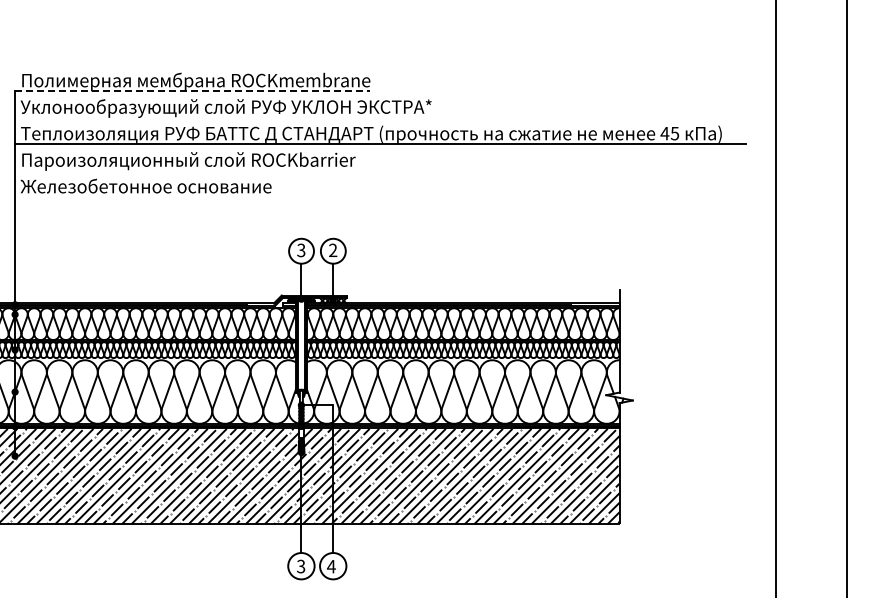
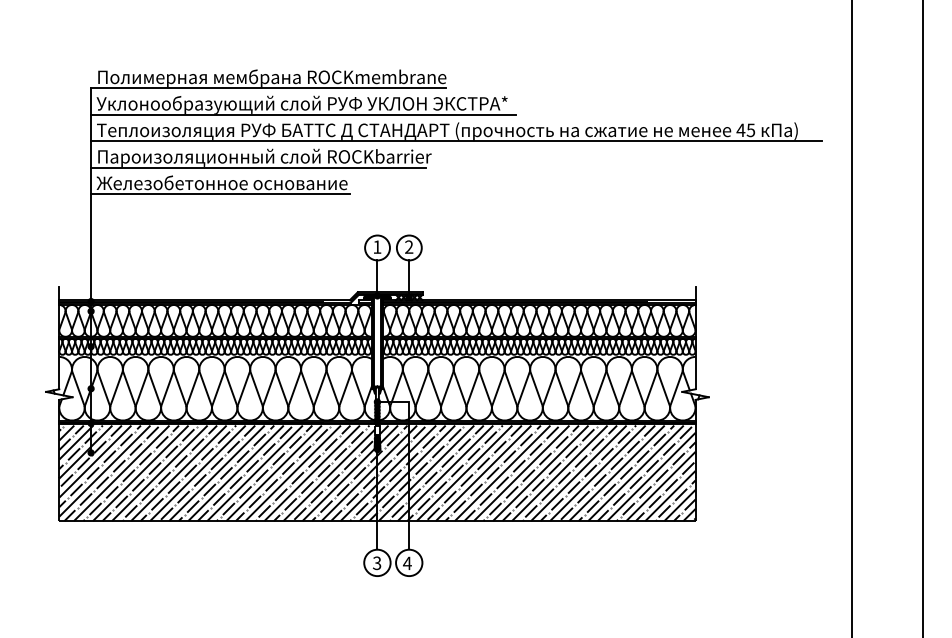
line: (192, 91) -> (268, 88), dashed -> solid
line: (227, 117) -> (303, 114), added
line: (182, 170) -> (258, 167), added
line: (144, 197) -> (220, 194), added
text: (301, 249) -> (377, 246), 3 -> 1

